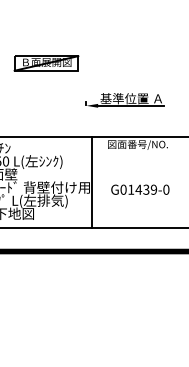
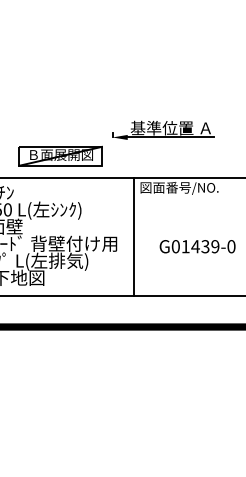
part: (46, 62) -> (60, 155), moved
line: (91, 181) -> (133, 236), moved
text: (140, 189) -> (197, 246), moved

